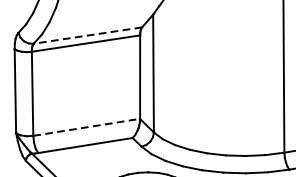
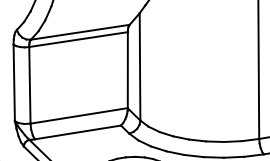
line: (88, 35) -> (80, 32), dashed -> solid
line: (87, 126) -> (79, 115), dashed -> solid

